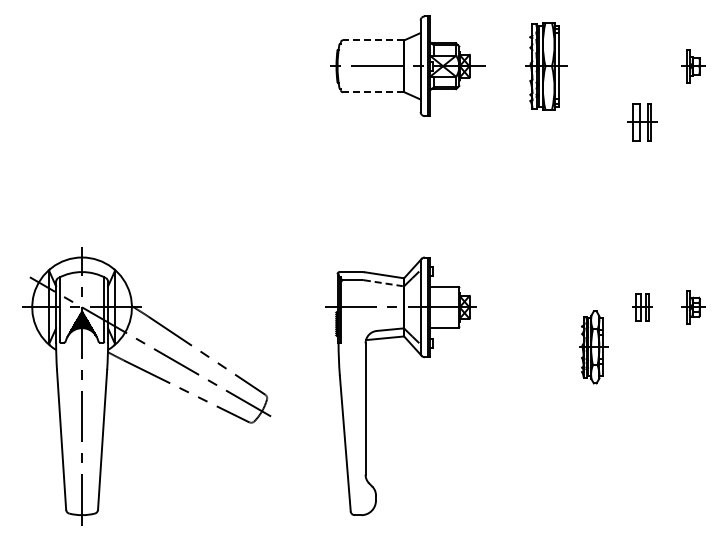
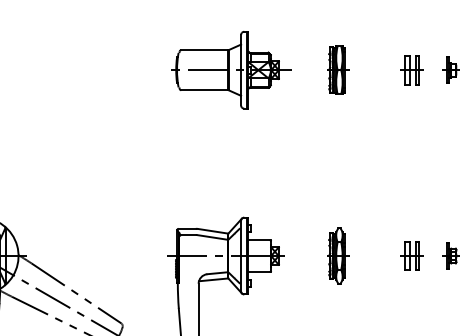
line: (373, 40) -> (204, 50), dashed -> solid
part: (546, 65) -> (338, 69), size x0.71
line: (373, 92) -> (204, 90), dashed -> solid
part: (642, 122) -> (412, 70), moved
line: (383, 283) -> (212, 237), dashed -> solid
part: (642, 307) -> (412, 256), size x1.43
part: (593, 347) -> (338, 256), moved

